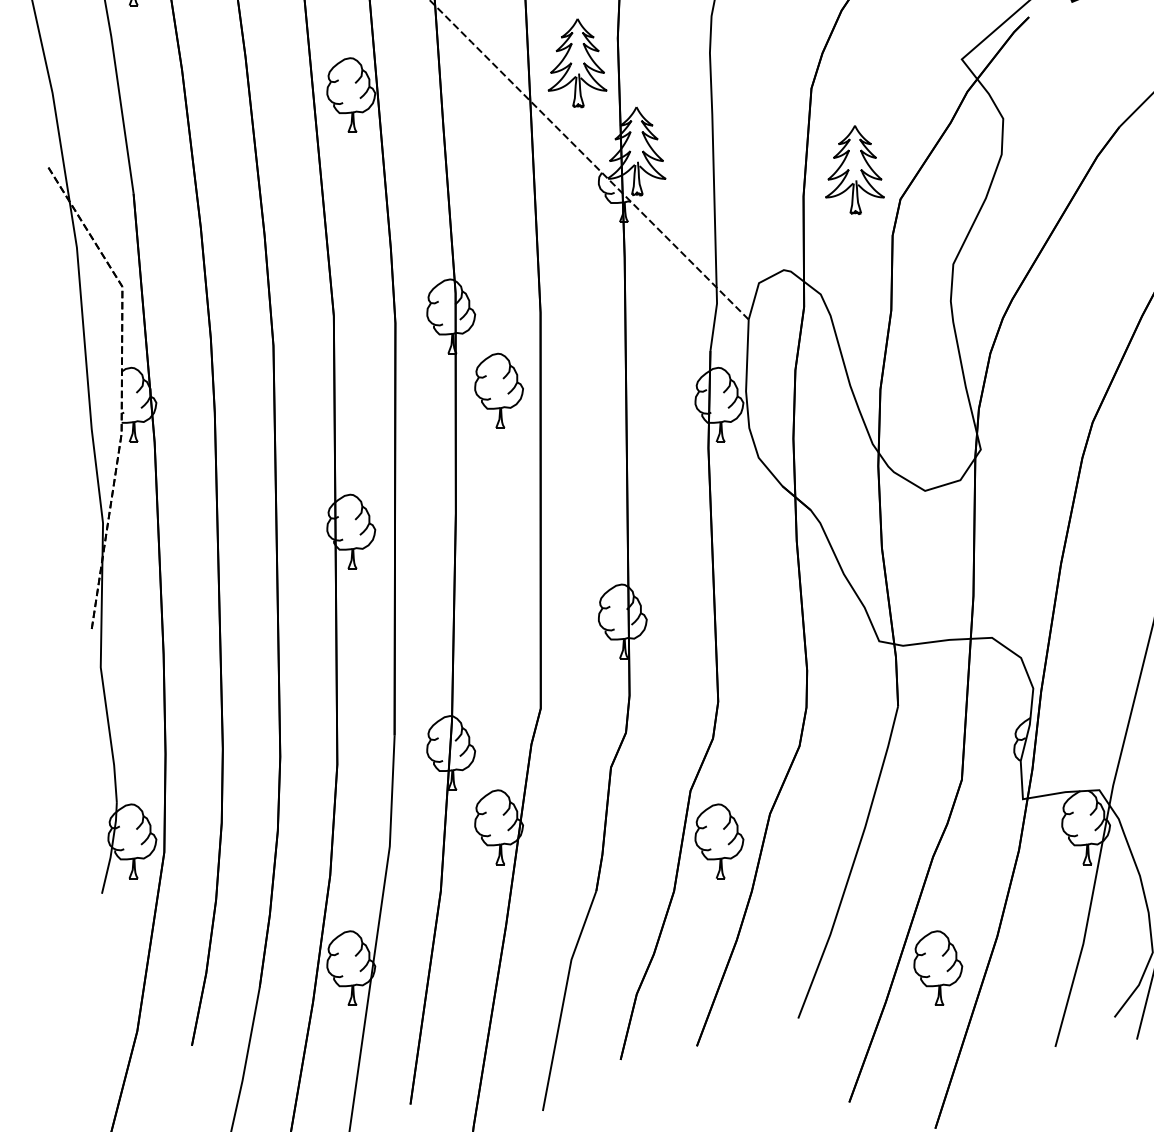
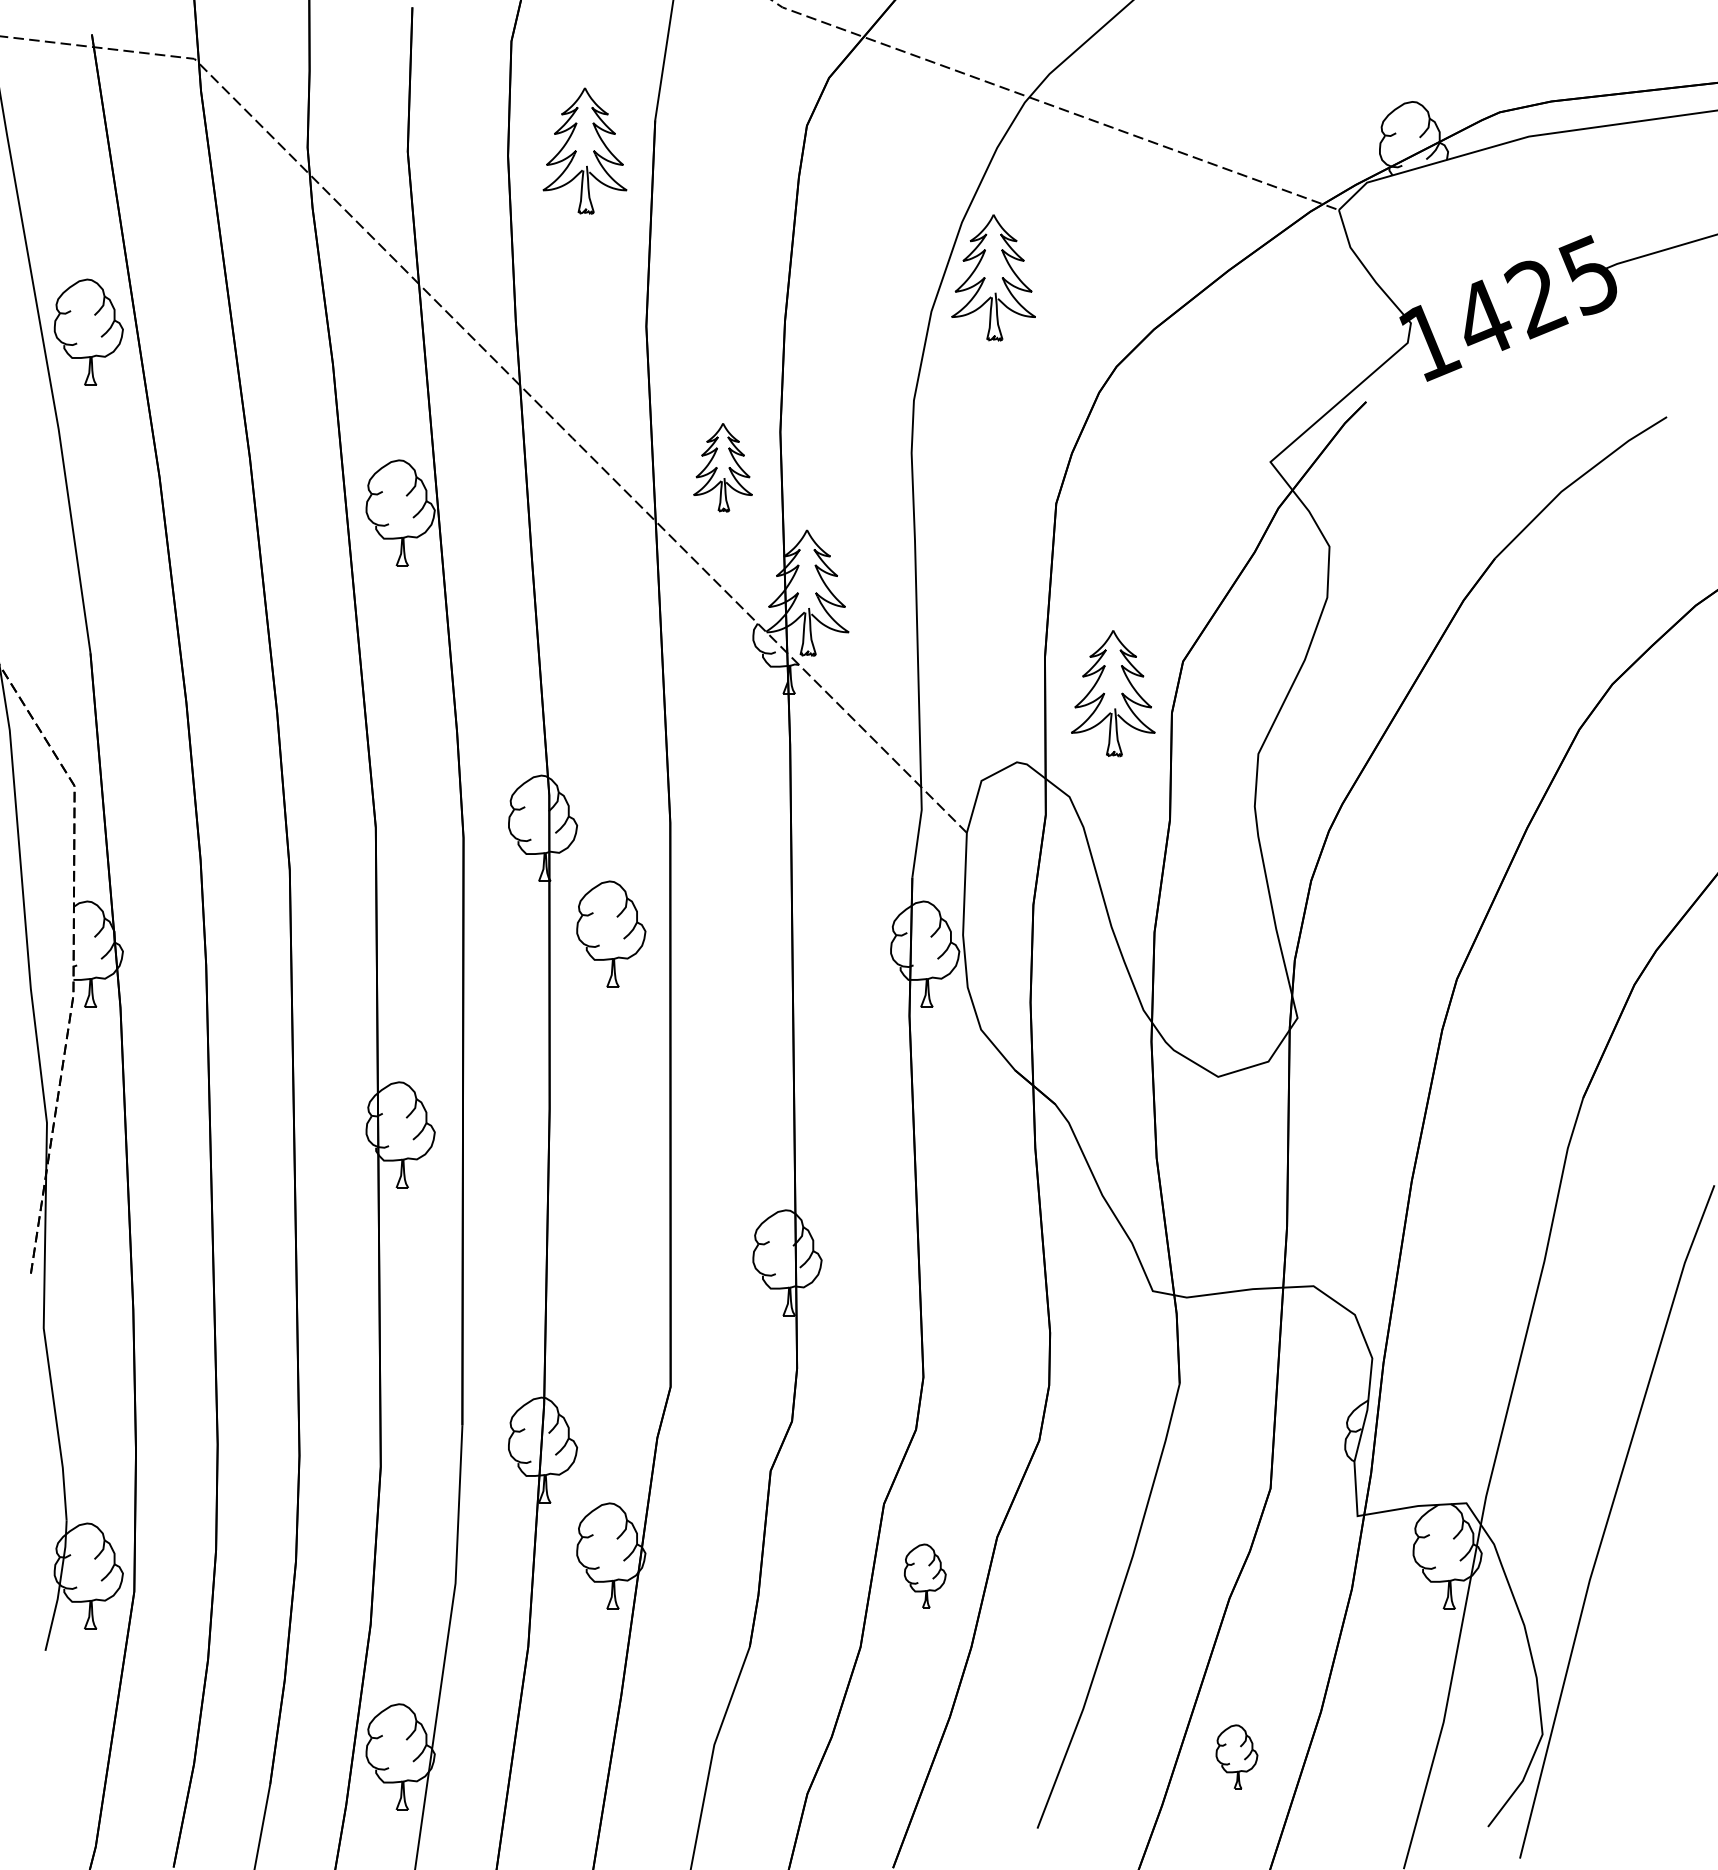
part: (577, 63) -> (722, 467), size x0.7
part: (855, 169) -> (1113, 693), moved
part: (719, 840) -> (925, 1575), size x0.6
part: (937, 967) -> (1236, 1756), size x0.6

